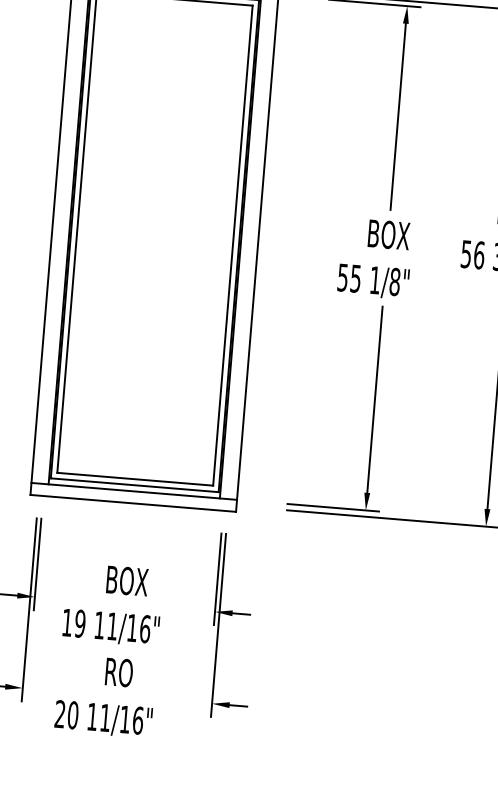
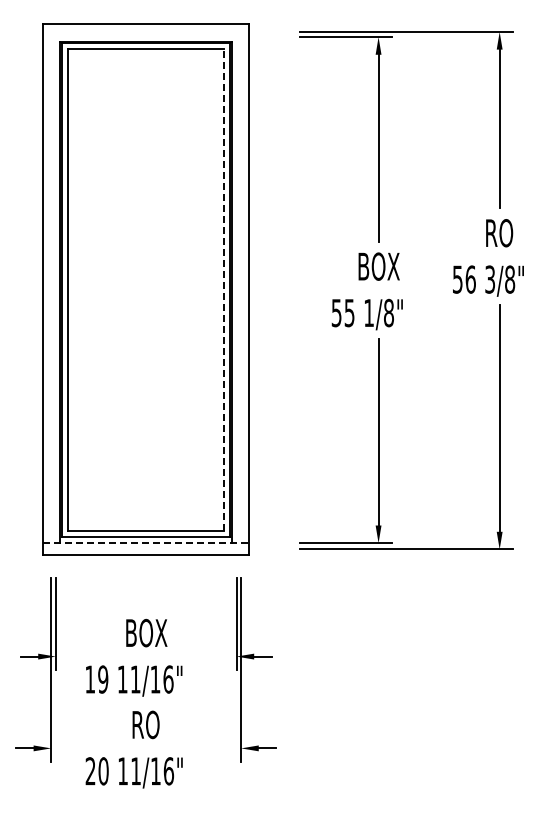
line: (233, 246) -> (224, 290), solid -> dashed
line: (134, 491) -> (146, 543), solid -> dashed

